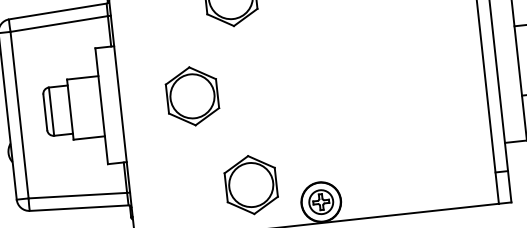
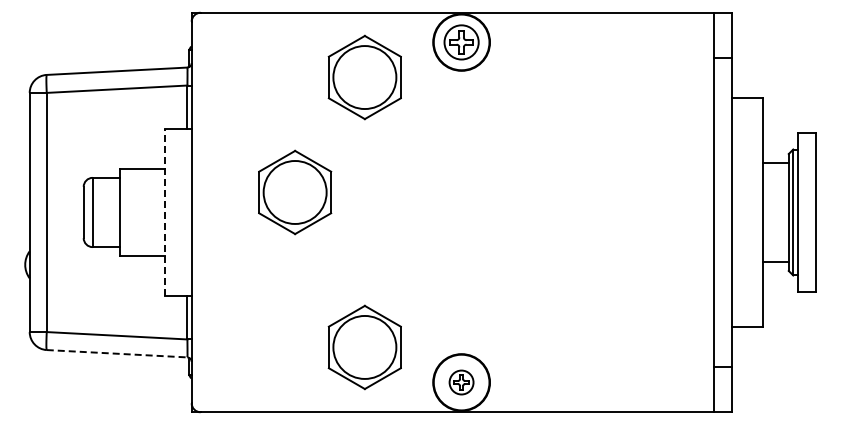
part: (192, 96) -> (295, 192), moved
line: (101, 106) -> (164, 212), solid -> dashed
part: (321, 202) -> (461, 382), size x0.7
line: (79, 207) -> (117, 353), solid -> dashed

